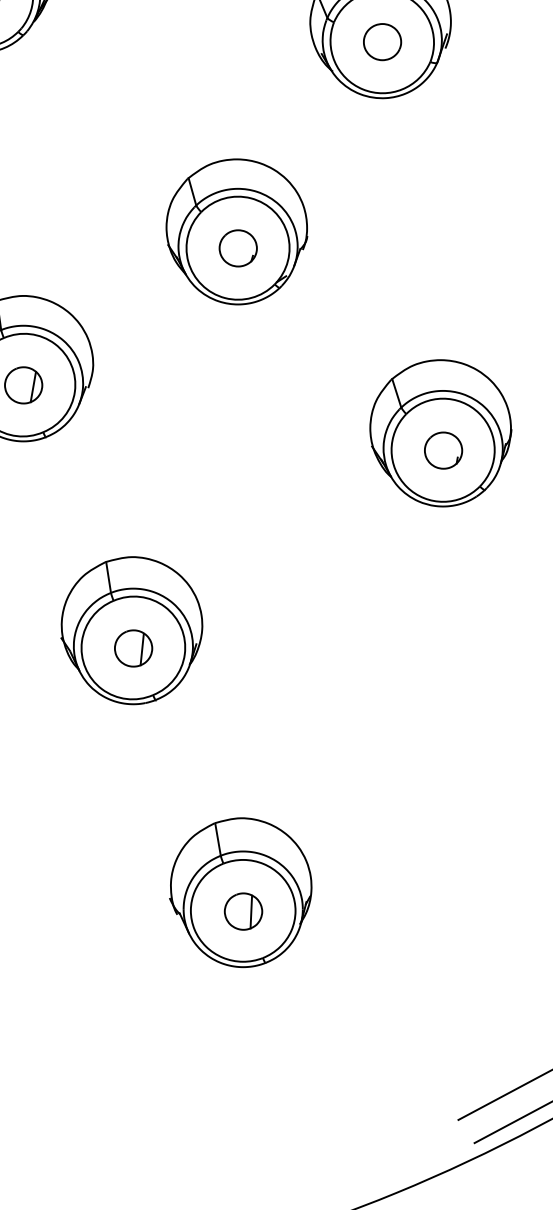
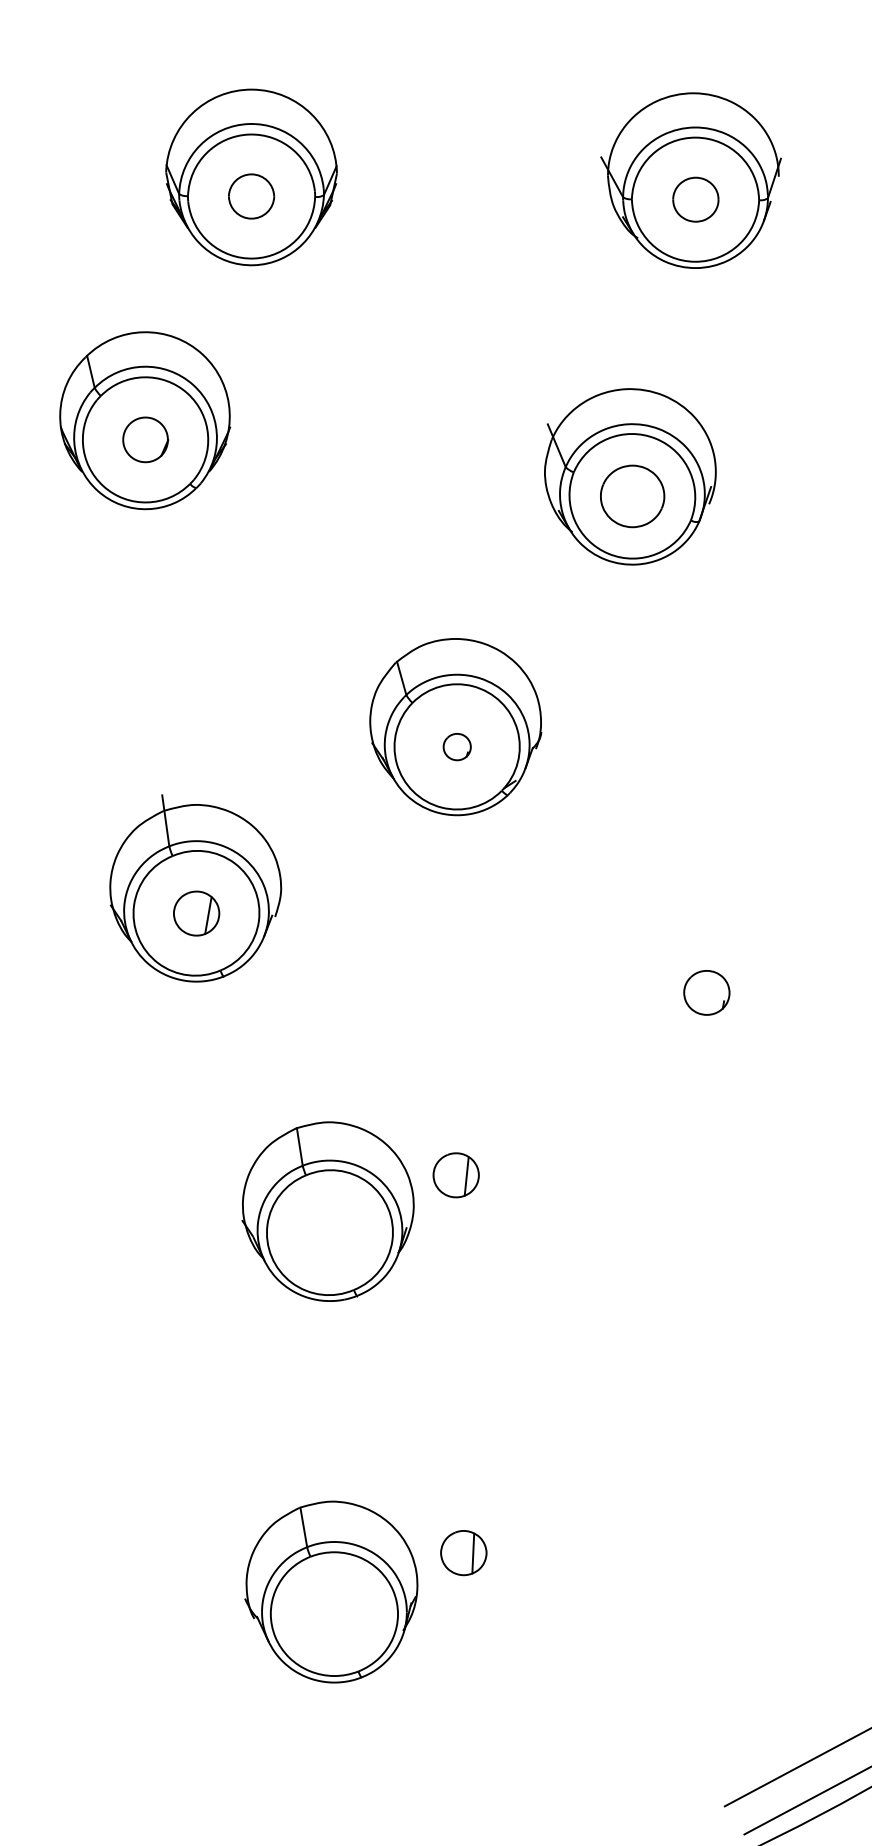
part: (382, 42) -> (632, 496), size x1.4
part: (237, 247) -> (456, 746), size x0.6
part: (440, 433) -> (703, 971), removed
part: (133, 648) -> (455, 1175), moved
part: (240, 892) -> (331, 1591), moved

